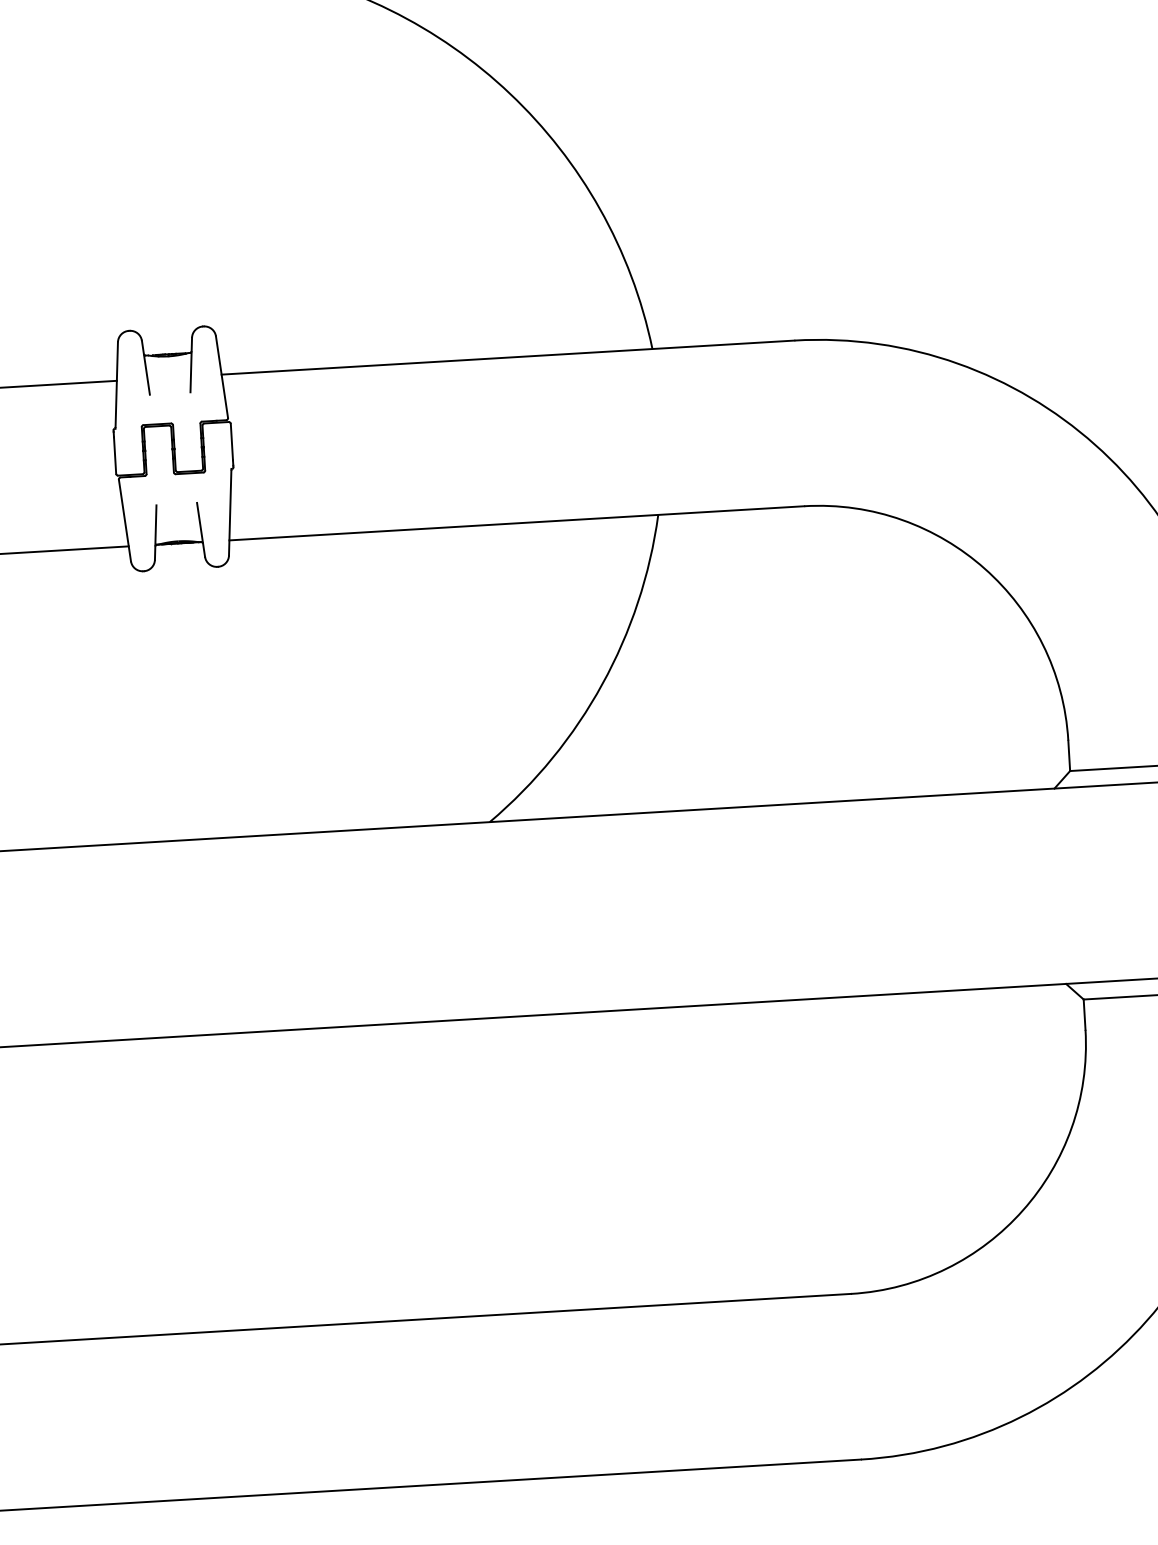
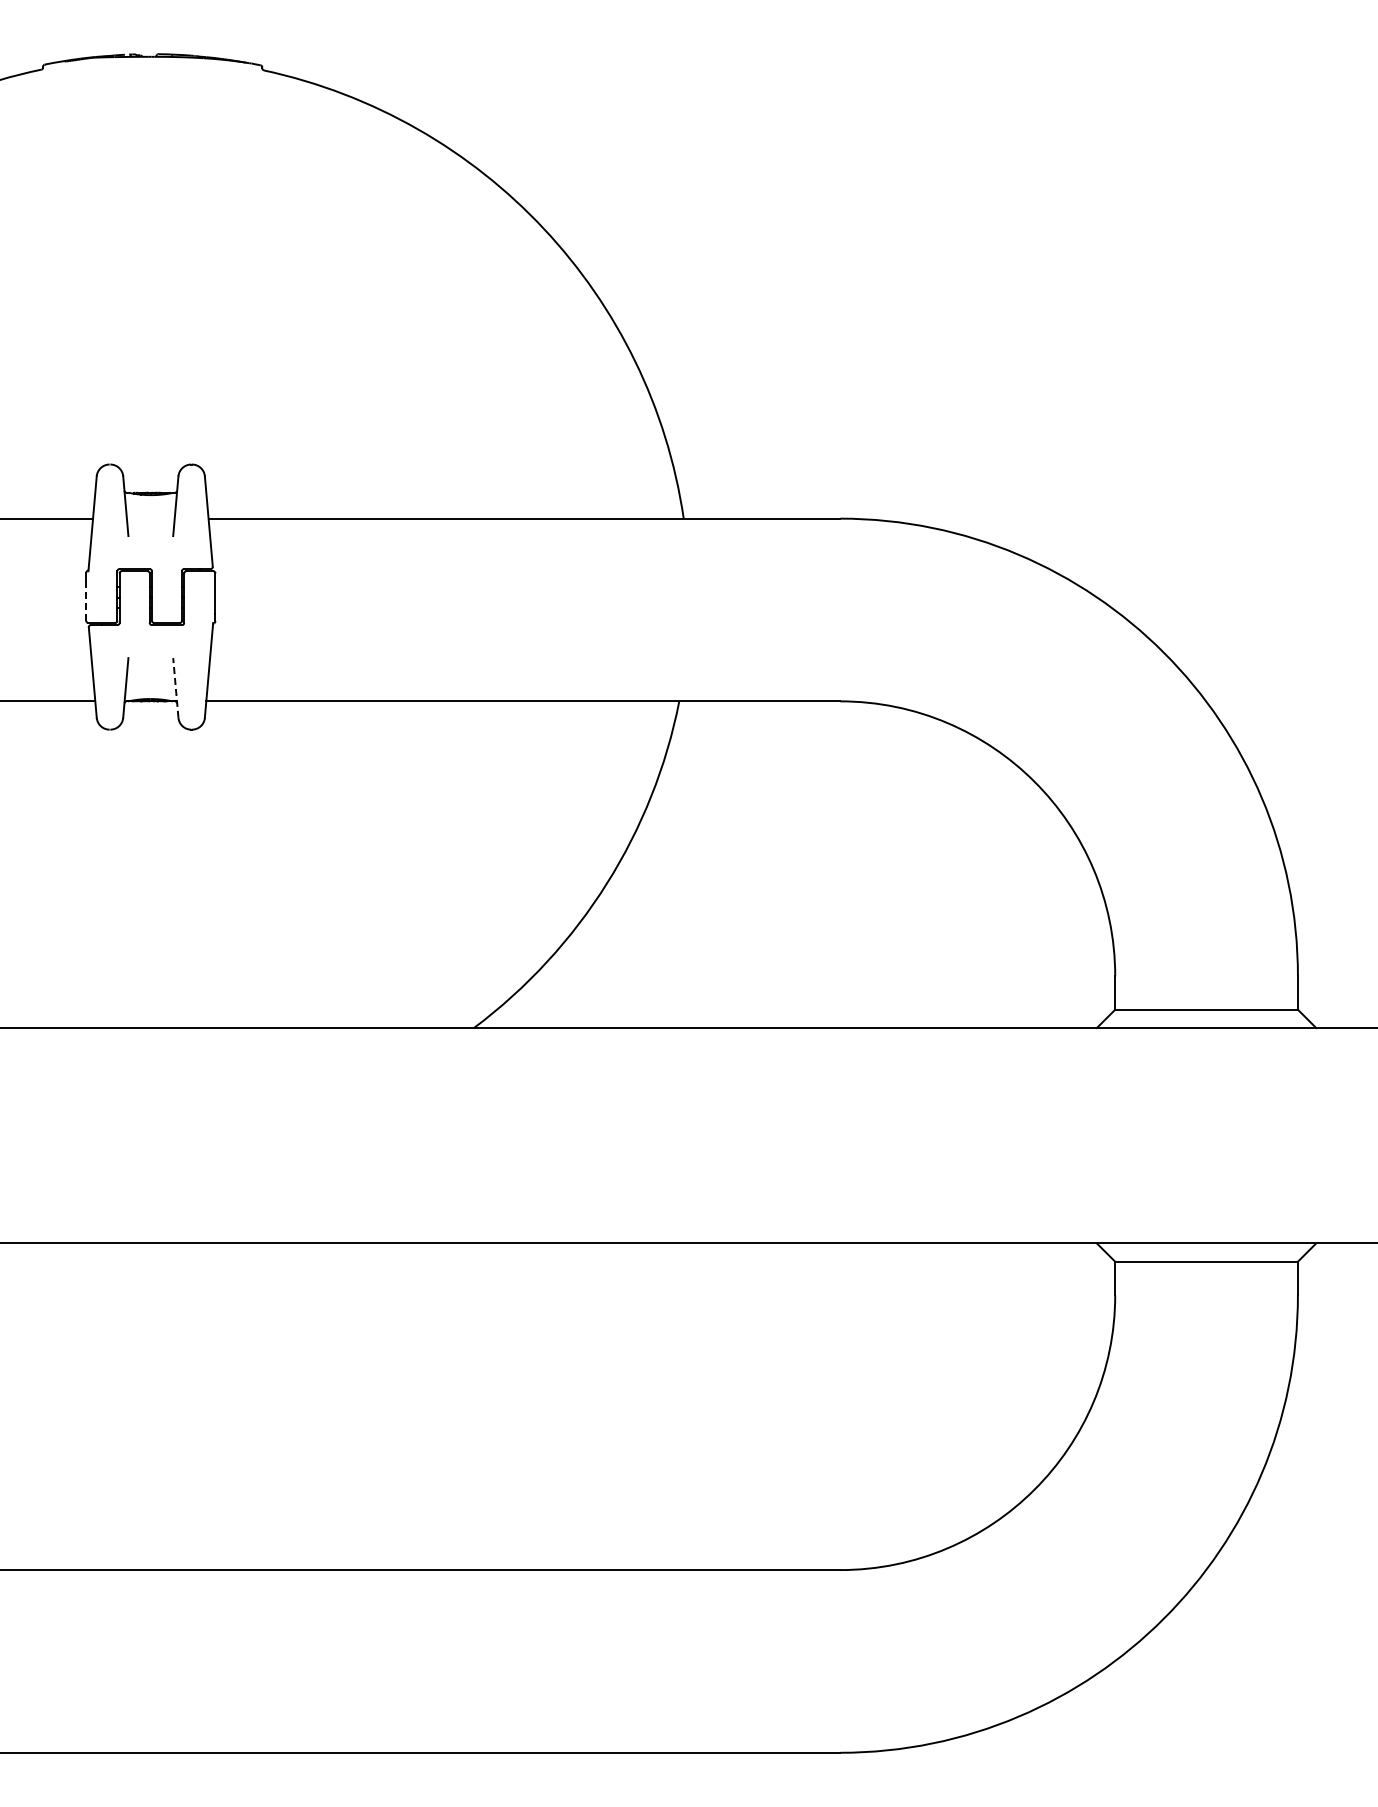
line: (115, 455) -> (86, 600), solid -> dashed
line: (200, 529) -> (175, 687), solid -> dashed

